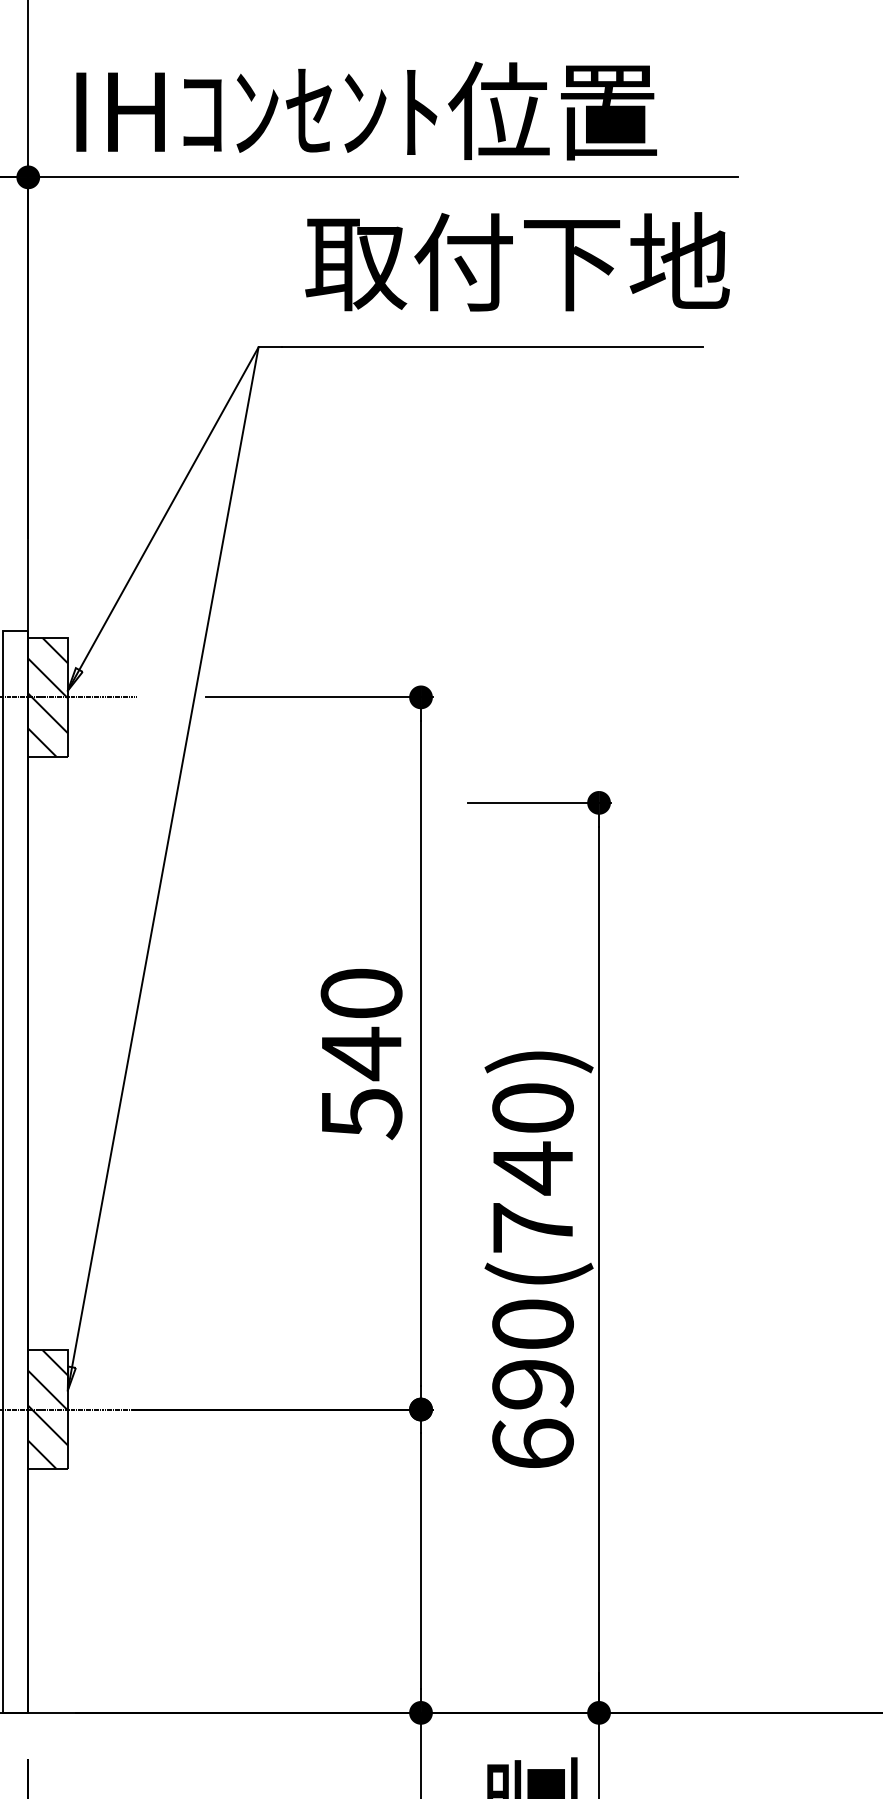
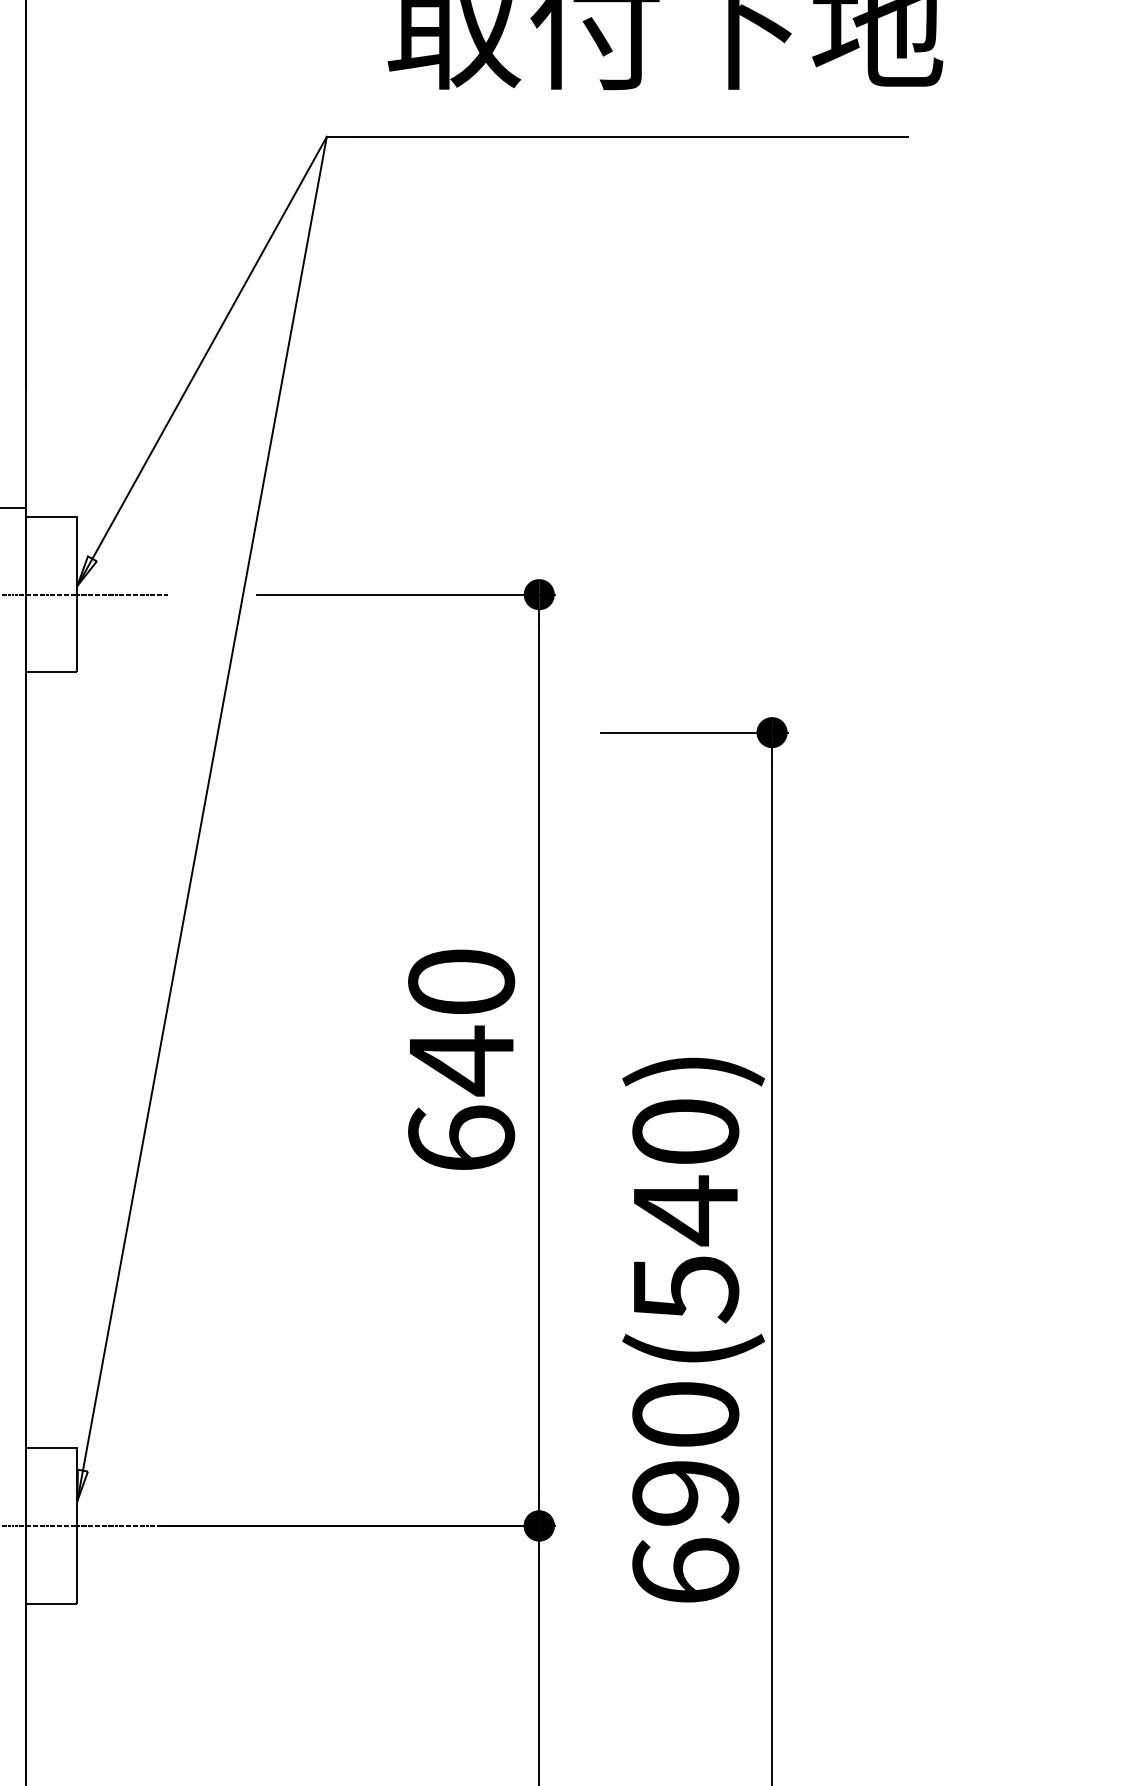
hatch: (47, 697) -> (50, 594), removed
text: (361, 1114) -> (461, 1140), 540 -> 640
text: (533, 1228) -> (686, 1289), 690(740) -> 690(540)
hatch: (47, 1409) -> (50, 1525), removed

